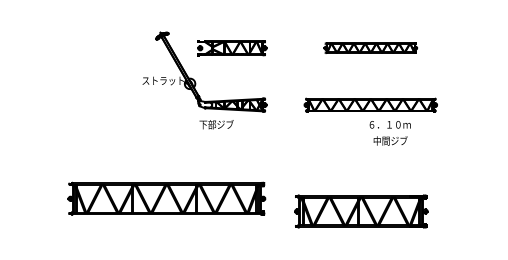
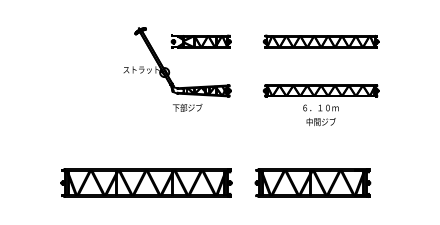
part: (370, 47) -> (320, 41), size x1.43
text: (389, 133) -> (320, 115), moved
part: (166, 198) -> (146, 182), moved

